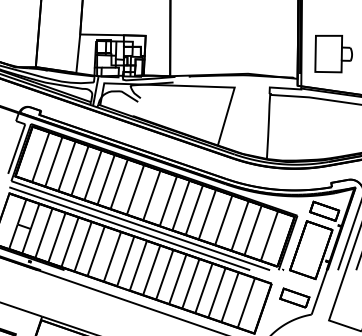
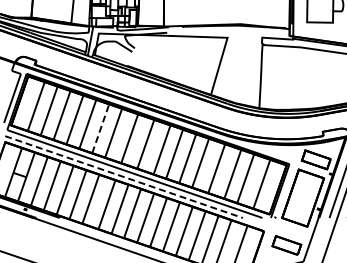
line: (106, 179) -> (101, 128), solid -> dashed
line: (130, 228) -> (124, 176), solid -> dashed

